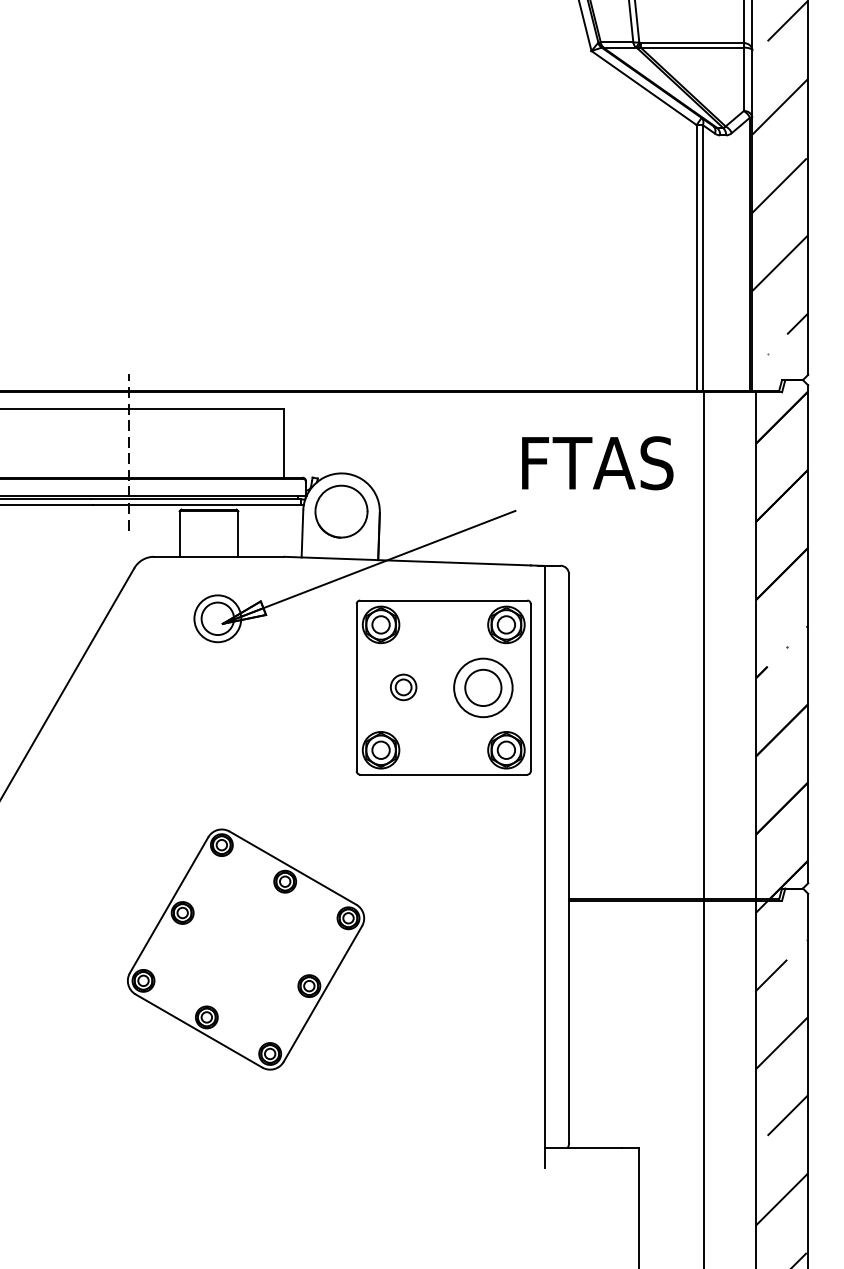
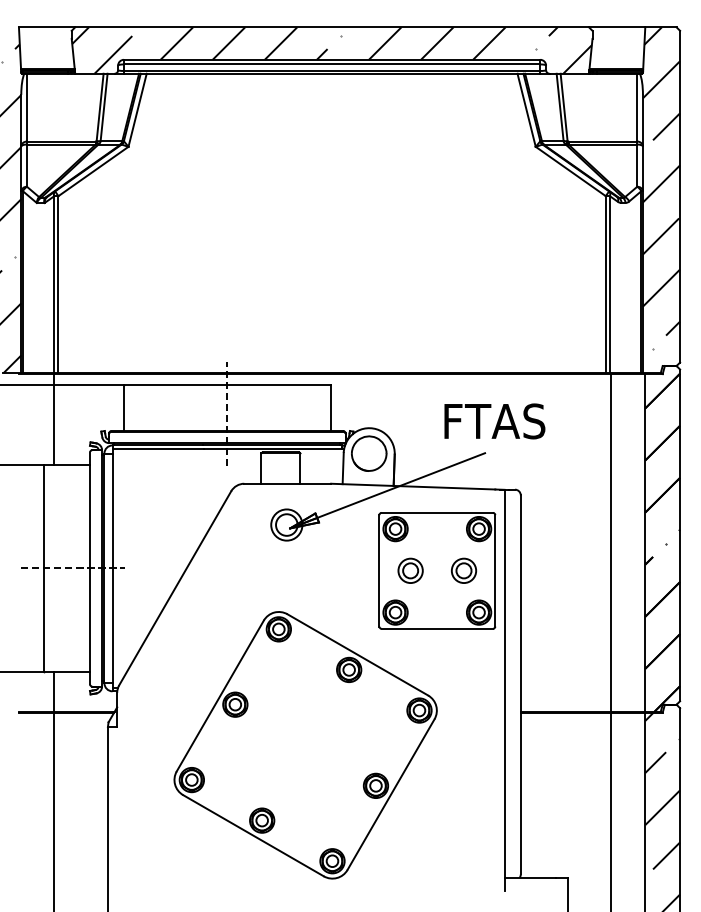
text: (597, 463) -> (494, 421), moved
part: (403, 687) -> (410, 570), size x1.43
part: (484, 687) -> (464, 570), size x0.62
part: (245, 949) -> (305, 745), size x1.67

